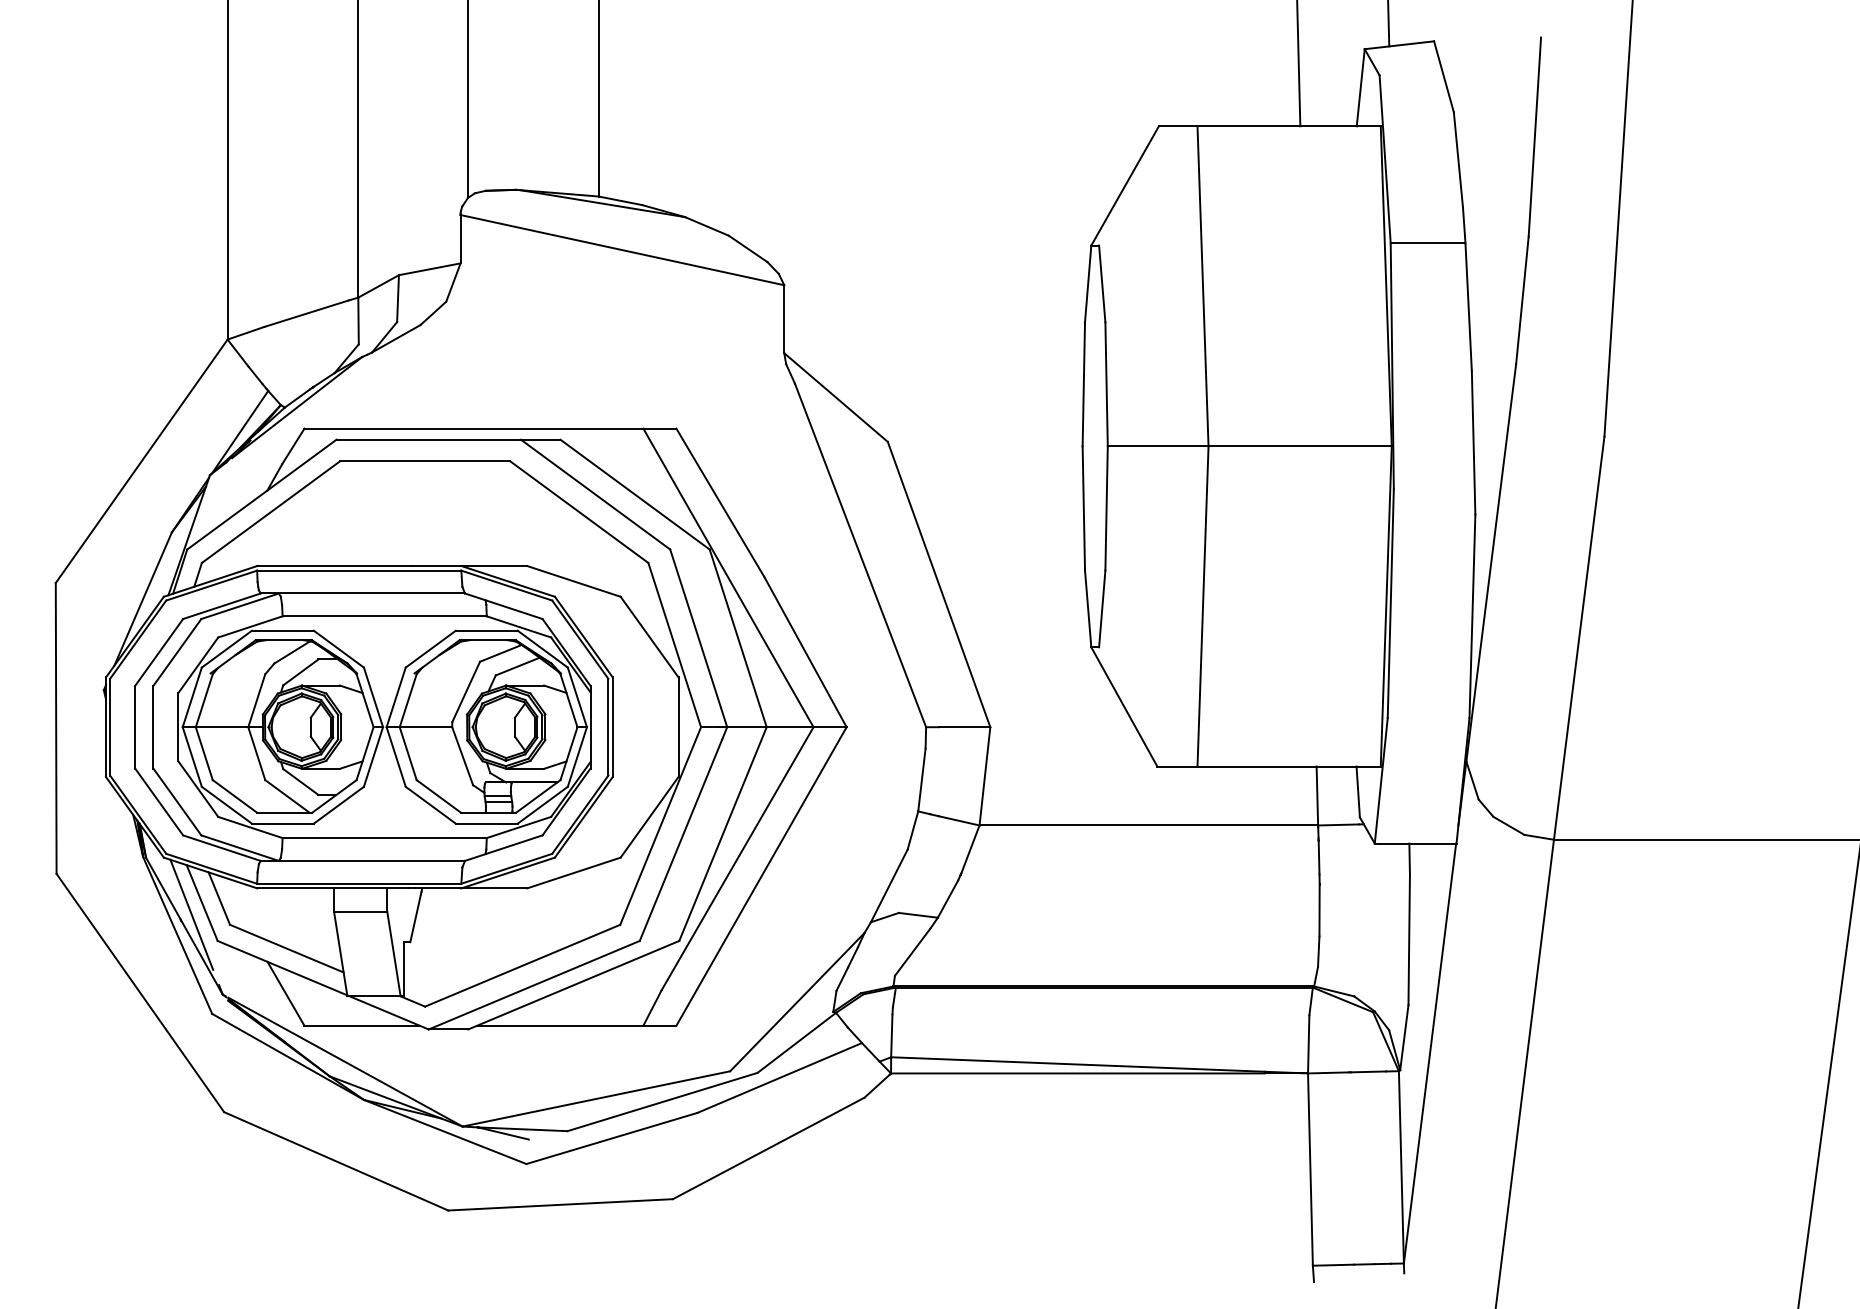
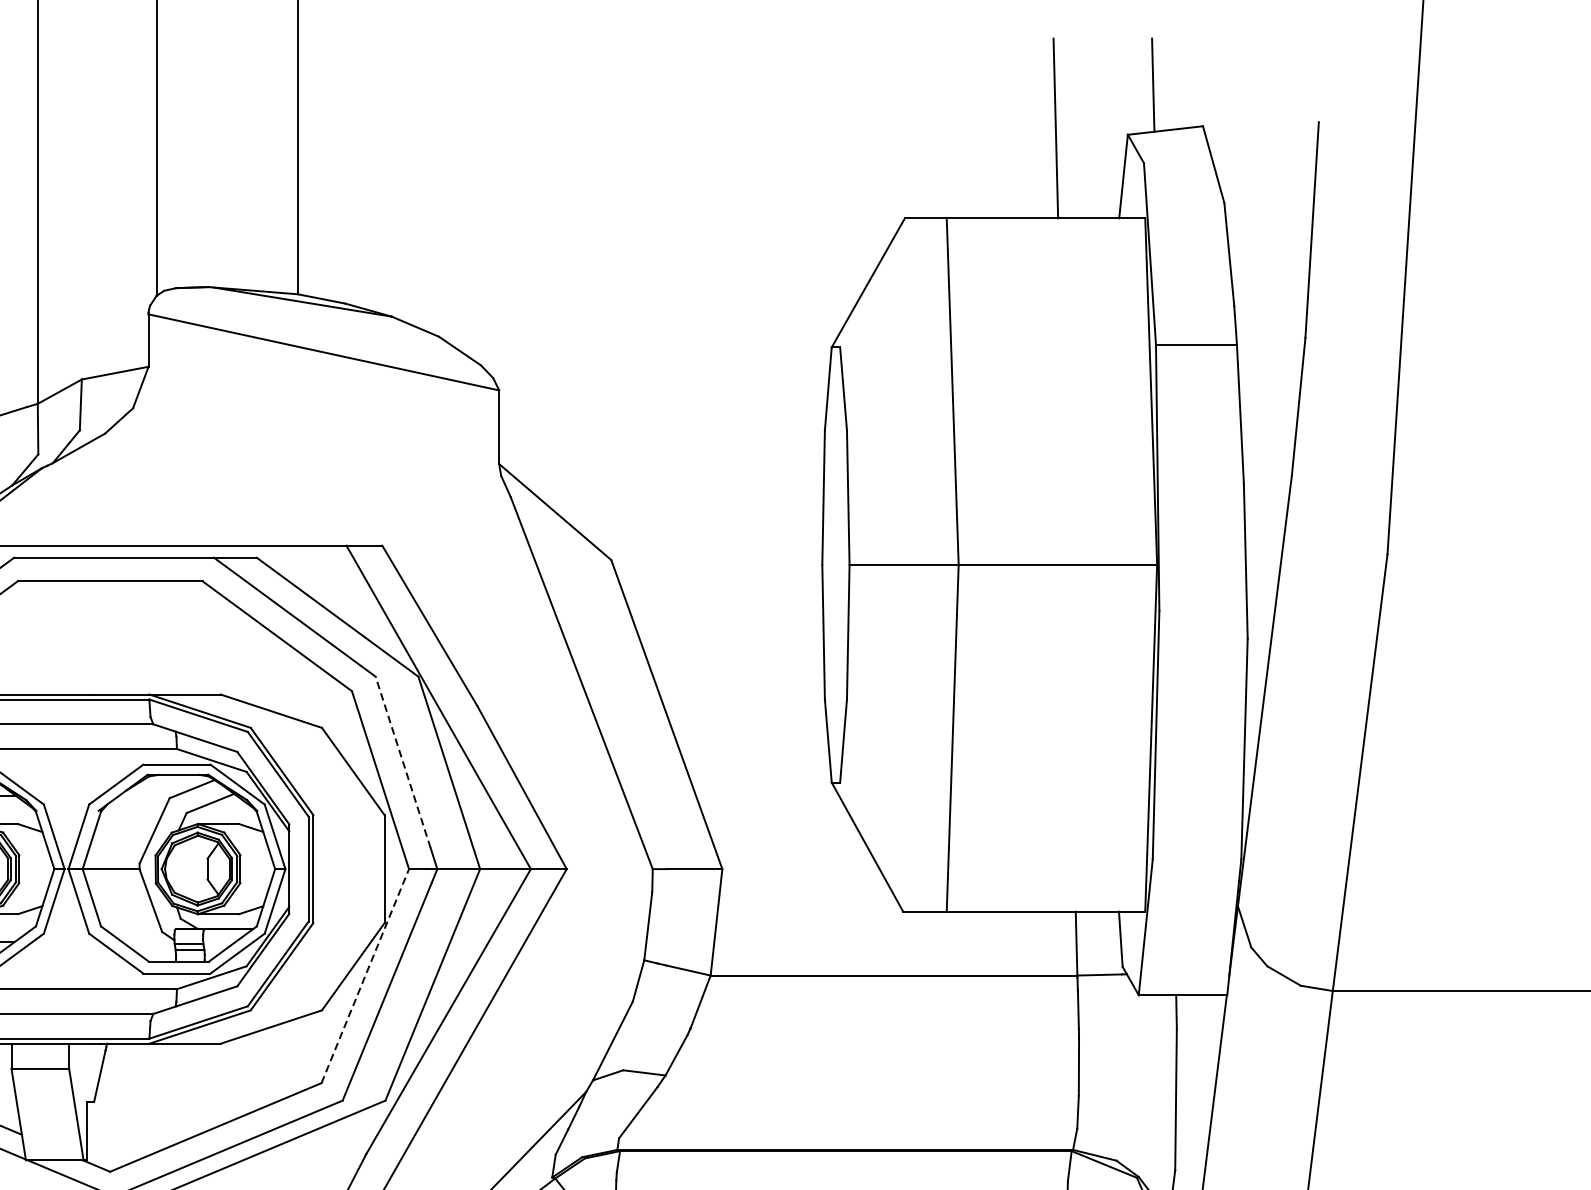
line: (695, 628) -> (403, 762), solid -> dashed
line: (660, 826) -> (365, 976), solid -> dashed

